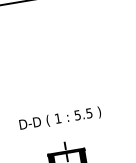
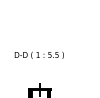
text: (58, 117) -> (38, 54), moved

